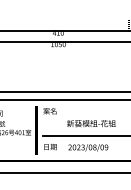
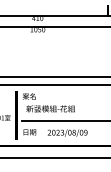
text: (91, 123) -> (50, 108), moved

